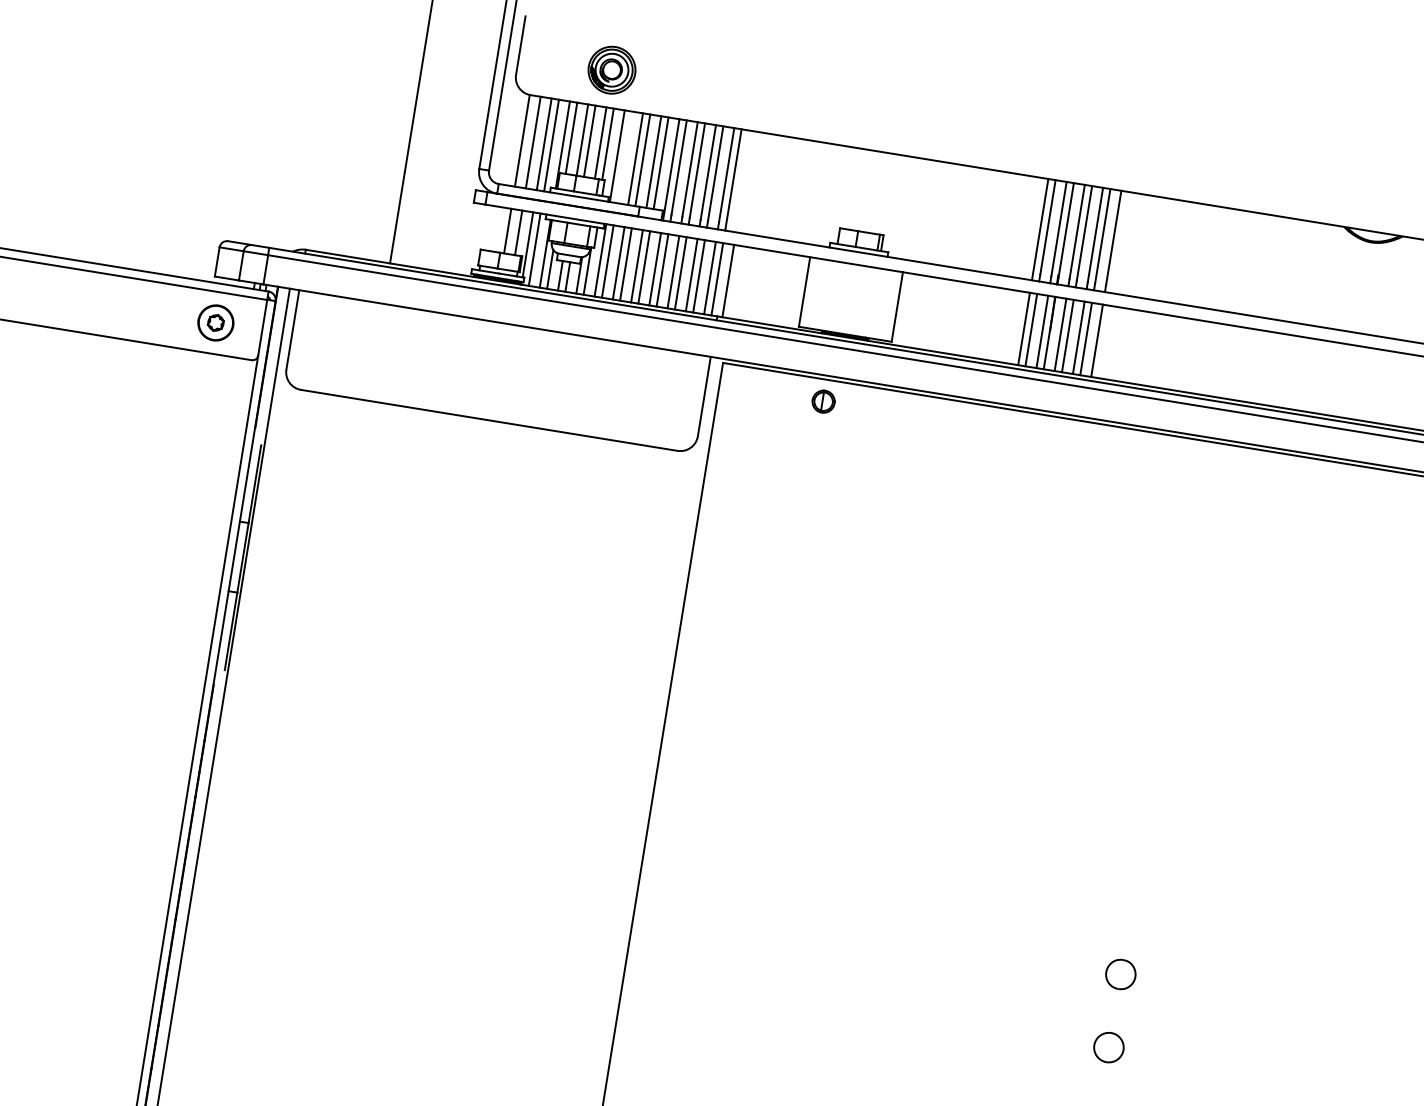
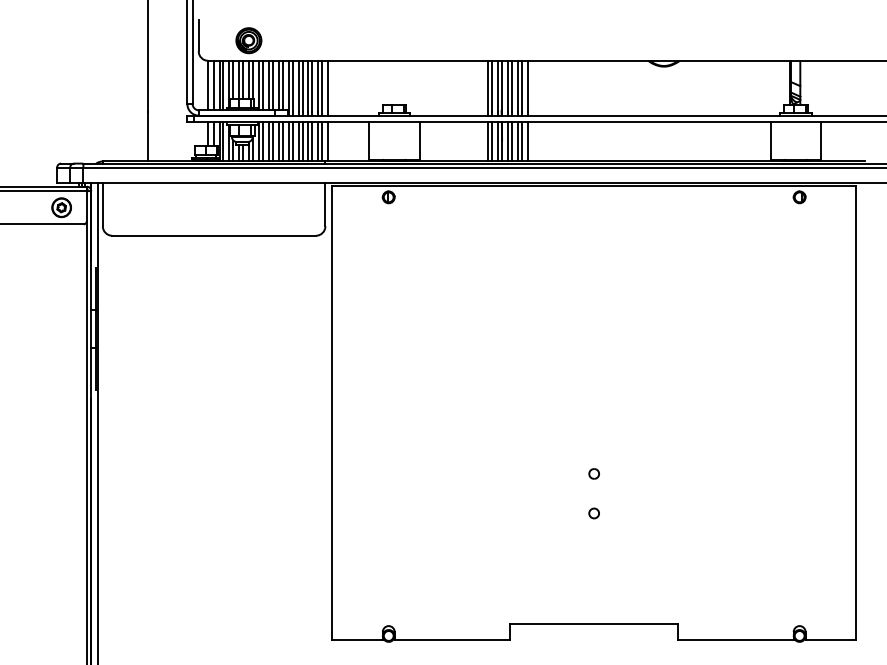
line: (625, 157) -> (263, 85), added
line: (745, 180) -> (328, 87), added
part: (1119, 973) -> (593, 473), size x0.62
circle: (1107, 1047) -> (593, 513), size x0.62

